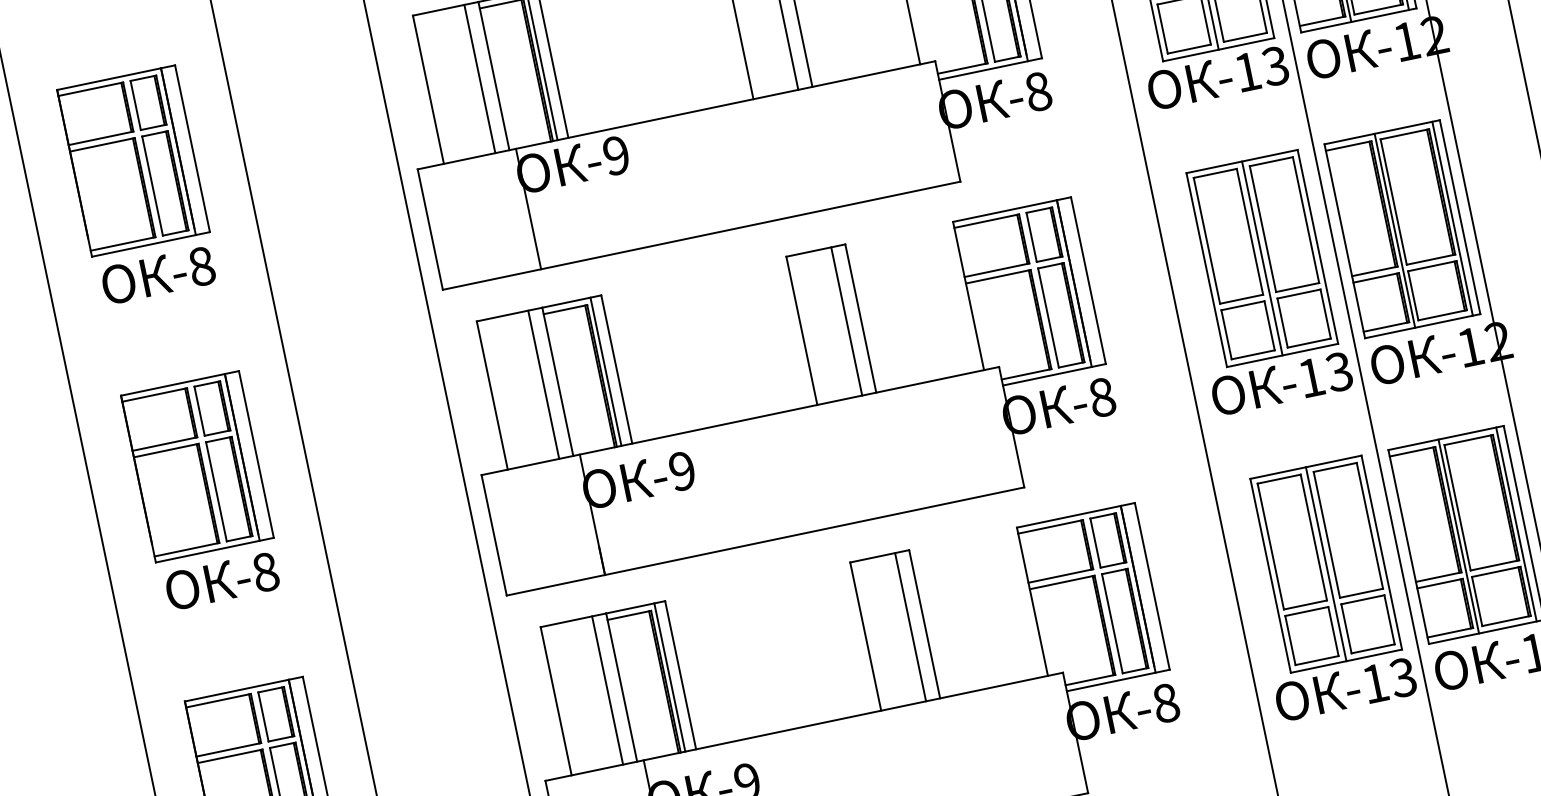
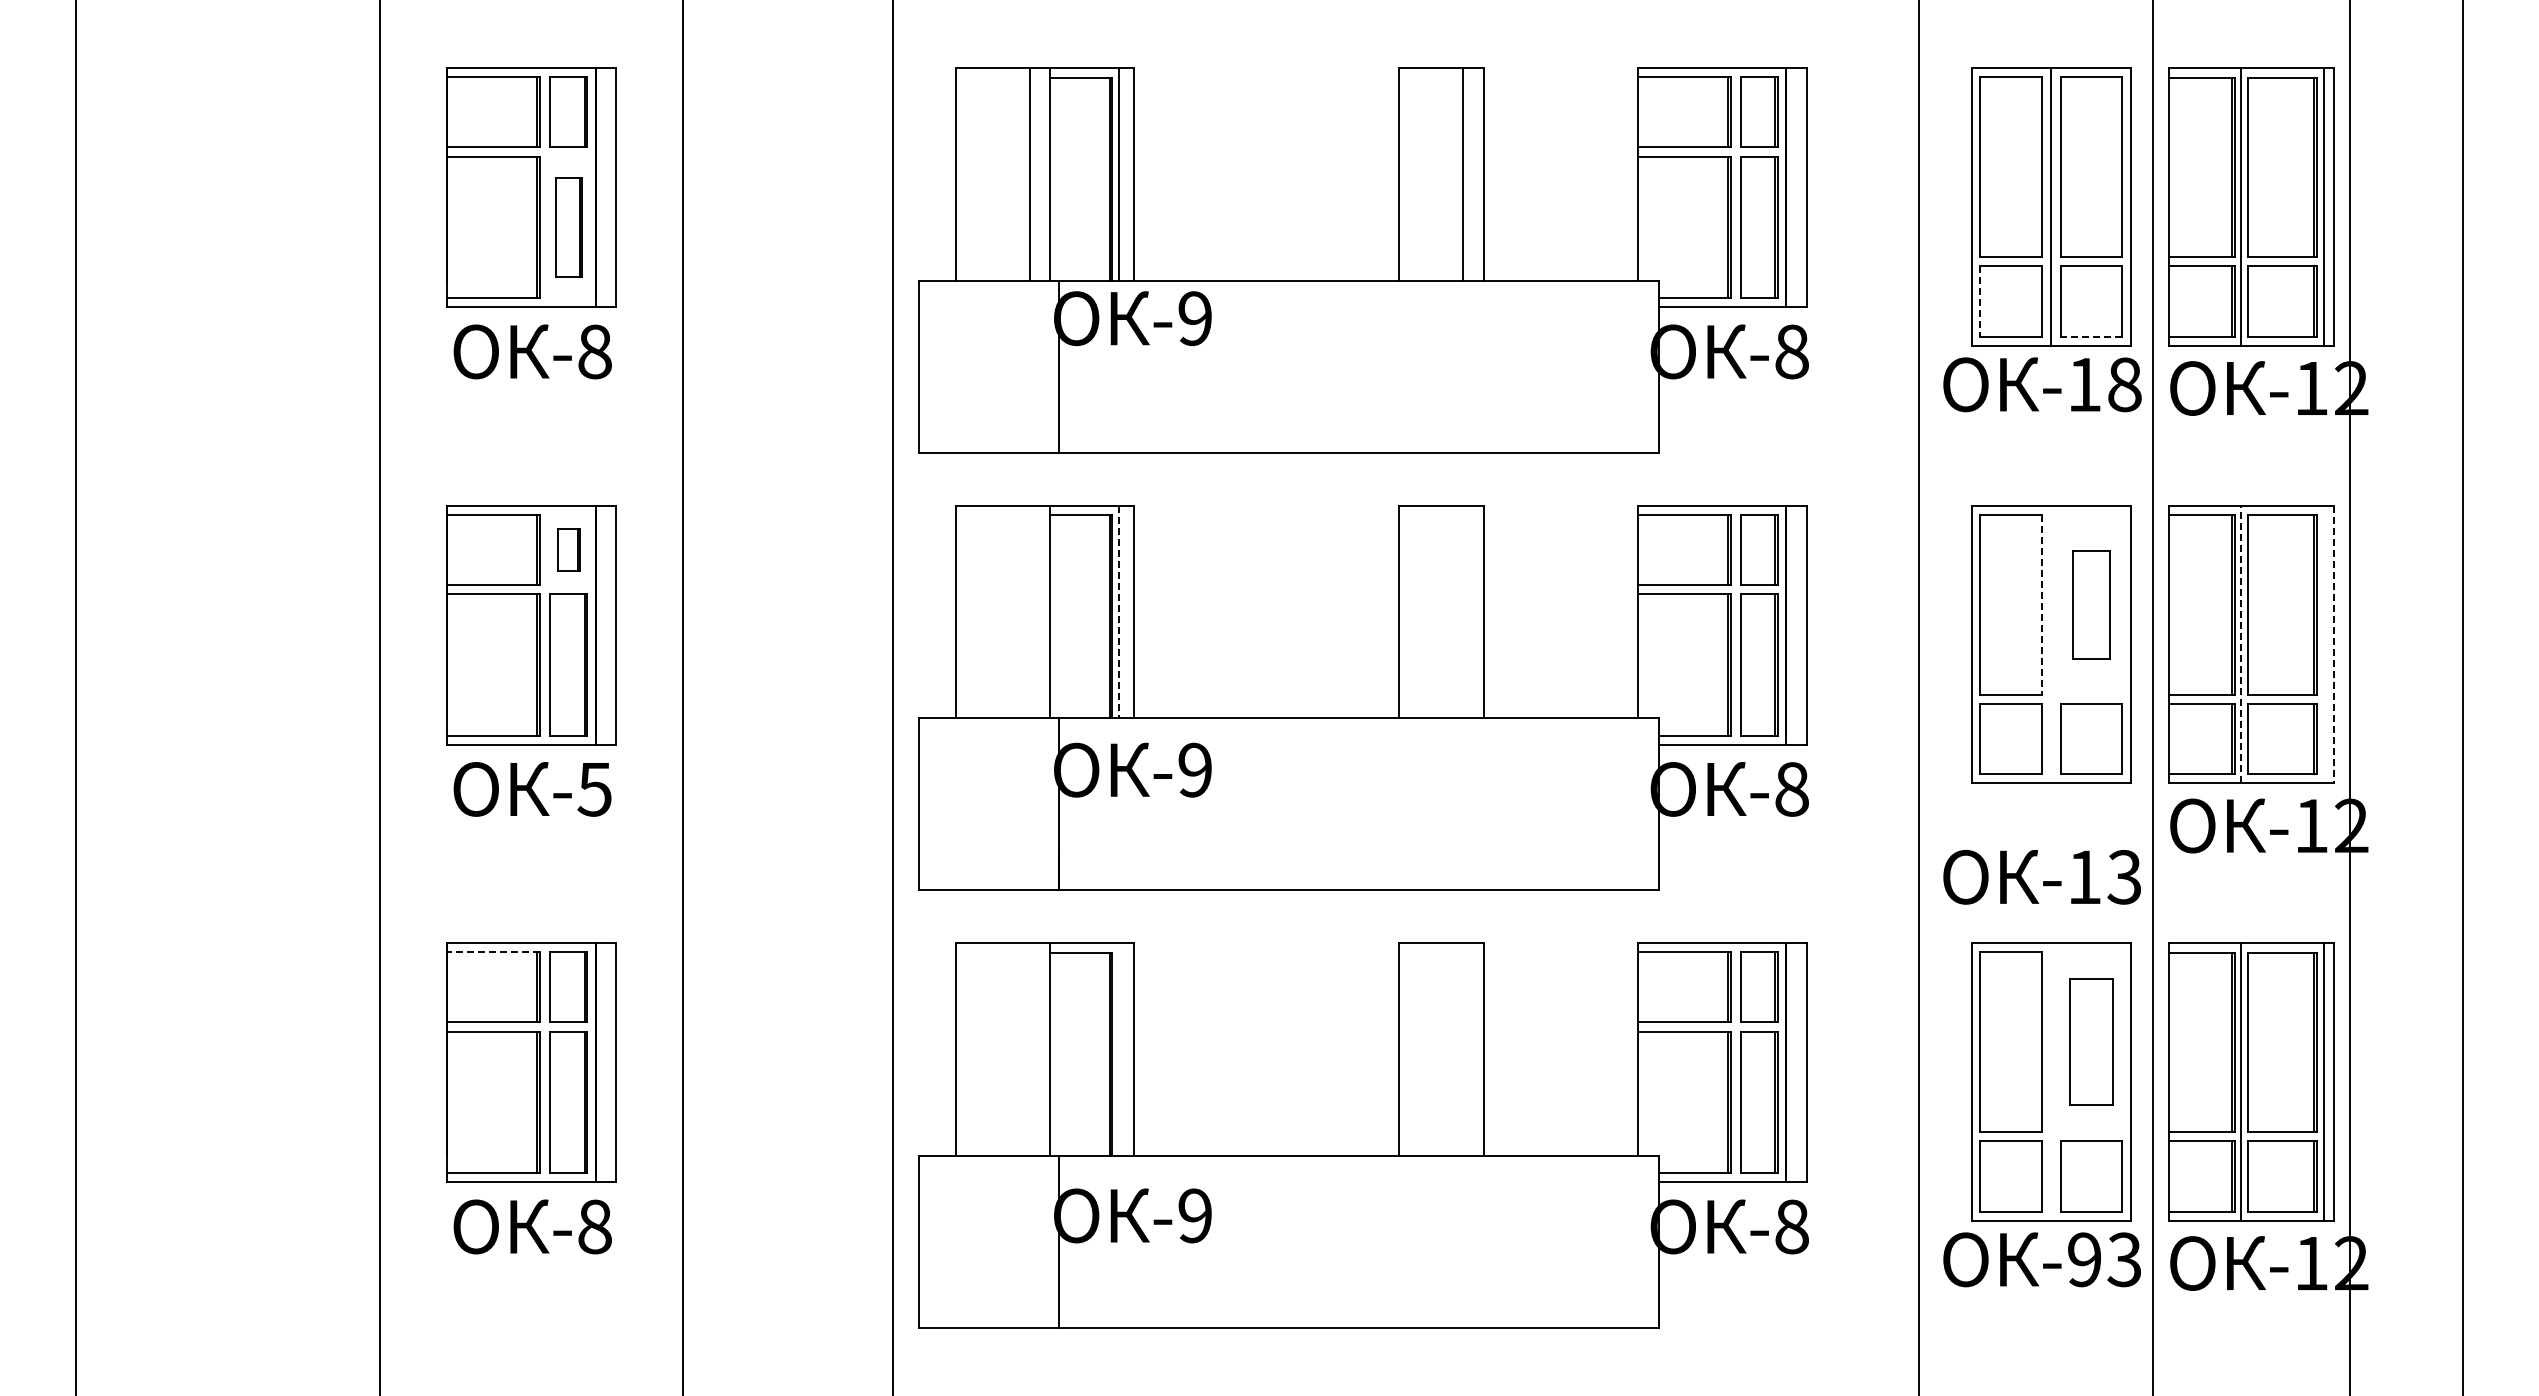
line: (1162, 29) -> (1980, 302), solid -> dashed
line: (1245, 37) -> (2091, 336), solid -> dashed
text: (1275, 66) -> (2124, 384), -13 -> -18
part: (165, 183) -> (568, 227), size x0.7
line: (1460, 217) -> (2334, 644), solid -> dashed
line: (1452, 218) -> (2323, 644), removed
part: (1284, 224) -> (2091, 604), size x0.6
line: (1395, 230) -> (2241, 644), solid -> dashed
line: (1250, 232) -> (2042, 605), solid -> dashed
line: (1262, 258) -> (2051, 644), removed
line: (846, 321) -> (1463, 611), removed
line: (605, 372) -> (1118, 612), solid -> dashed
line: (543, 384) -> (1029, 611), removed
text: (1281, 384) -> (2041, 877), moved
part: (212, 408) -> (568, 549), size x0.6
part: (1348, 529) -> (2091, 1041), size x0.7
line: (1326, 563) -> (2051, 1081), removed
text: (265, 572) -> (594, 789), -8 -> -5
line: (910, 627) -> (1463, 1049), removed
line: (669, 677) -> (1118, 1049), removed
text: (1375, 683) -> (2084, 1259), -13 -> -93
line: (607, 690) -> (1029, 1049), removed
line: (218, 701) -> (493, 952), solid -> dashed

